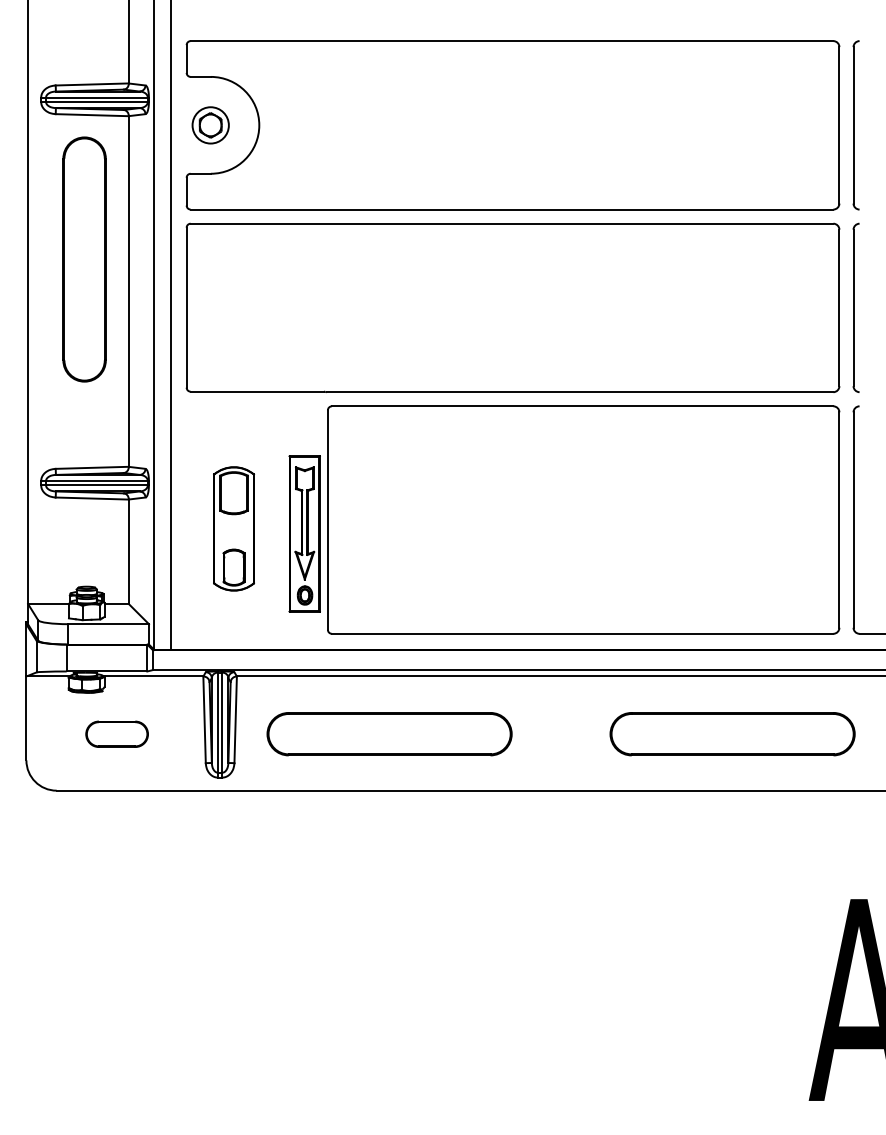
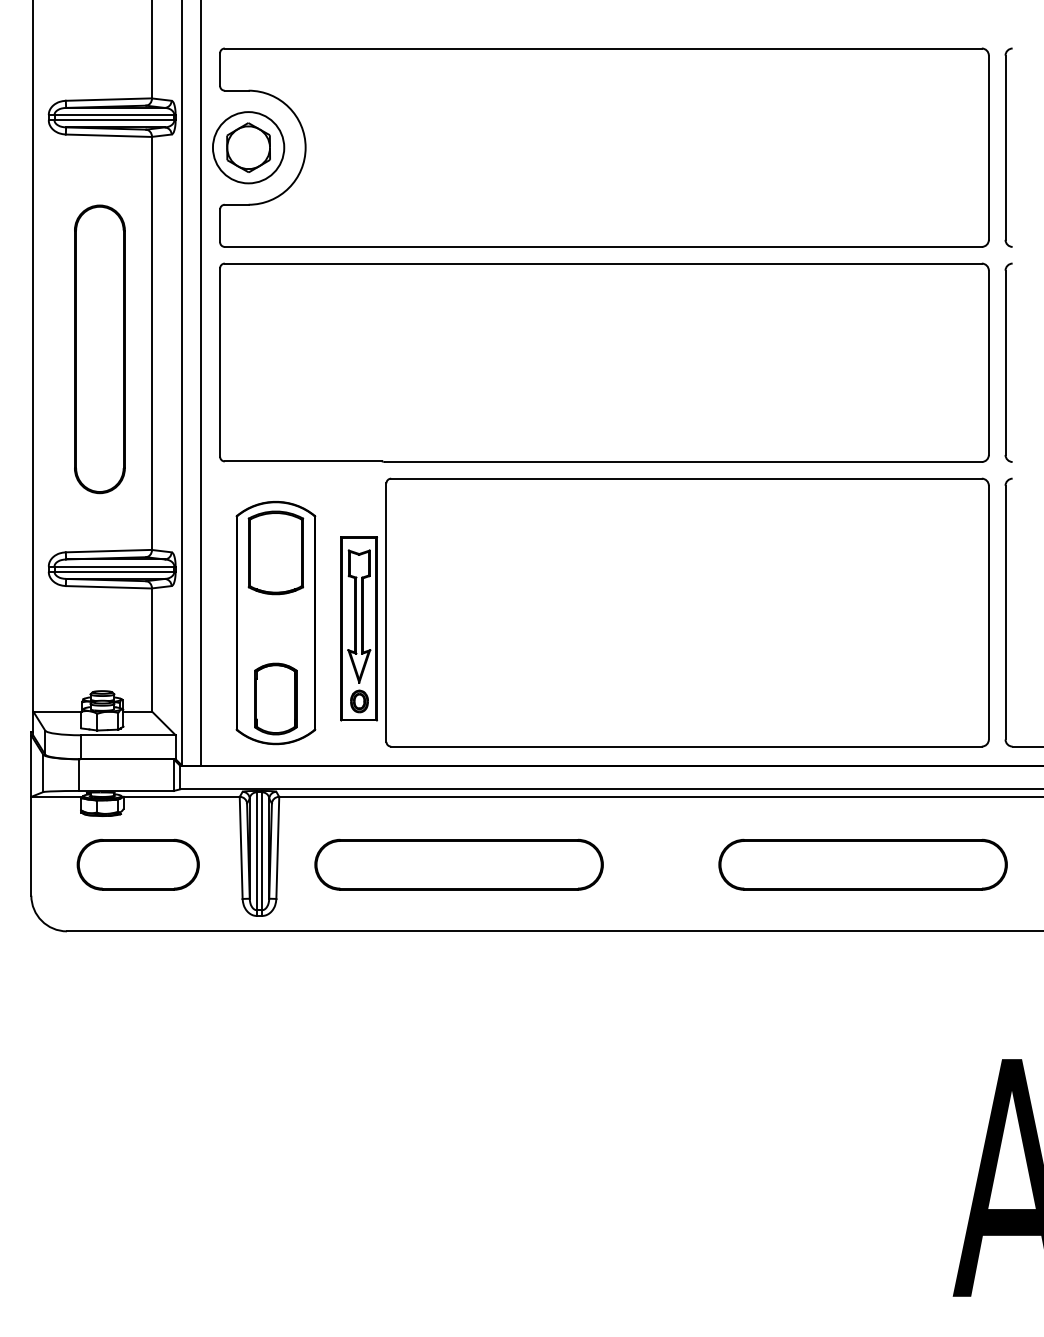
part: (210, 125) -> (248, 147), size x1.67
part: (84, 259) -> (99, 349), moved
part: (233, 528) -> (275, 622), size x1.67
part: (116, 734) -> (137, 865), size x1.67

